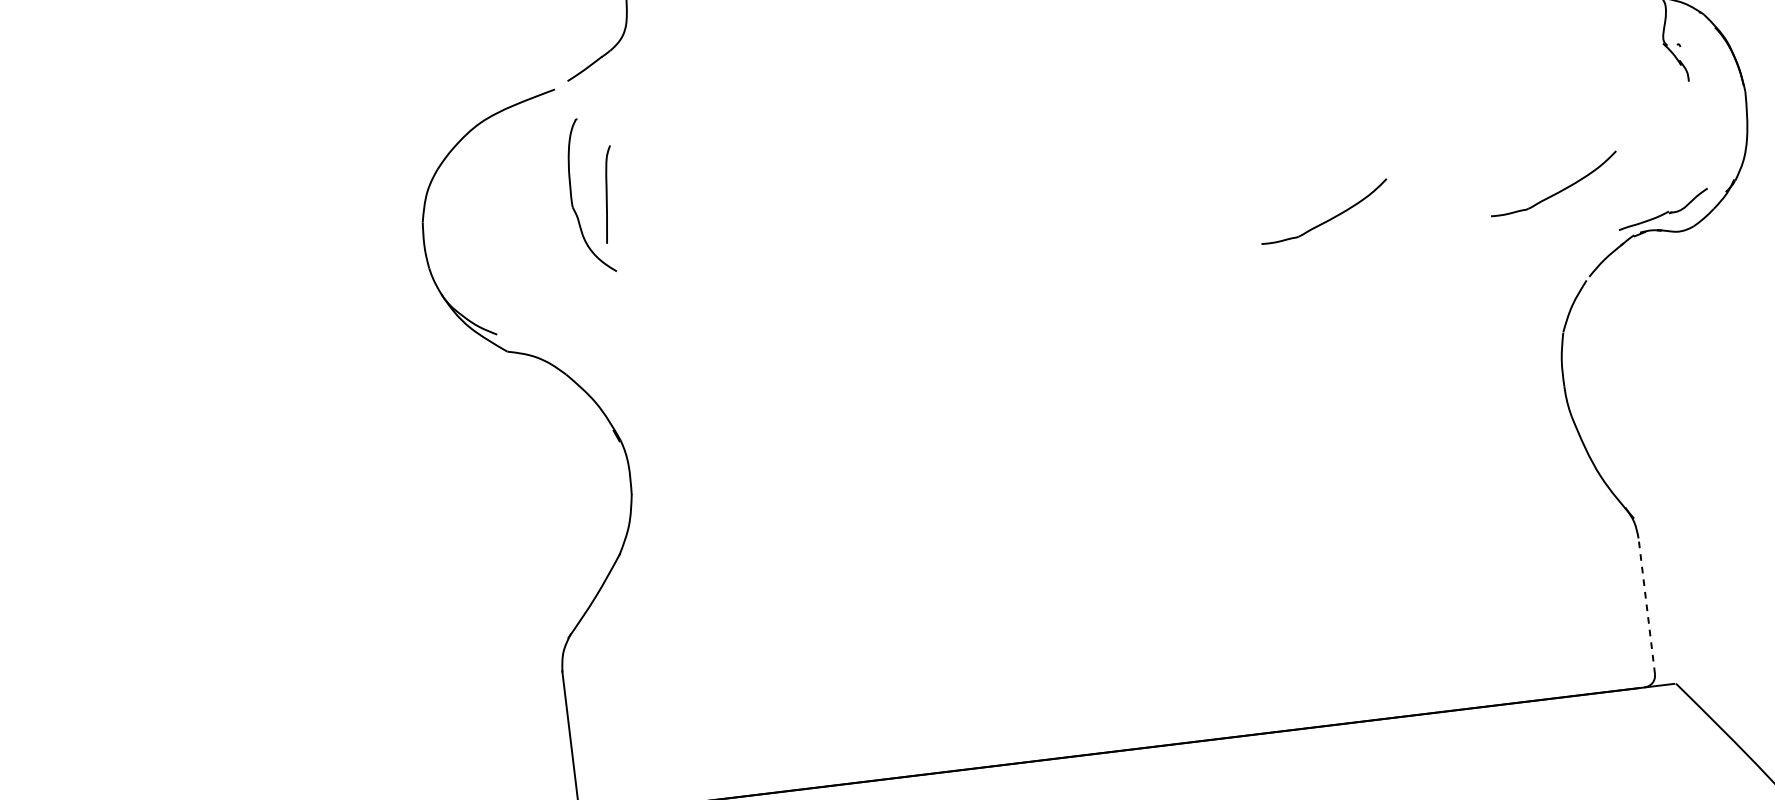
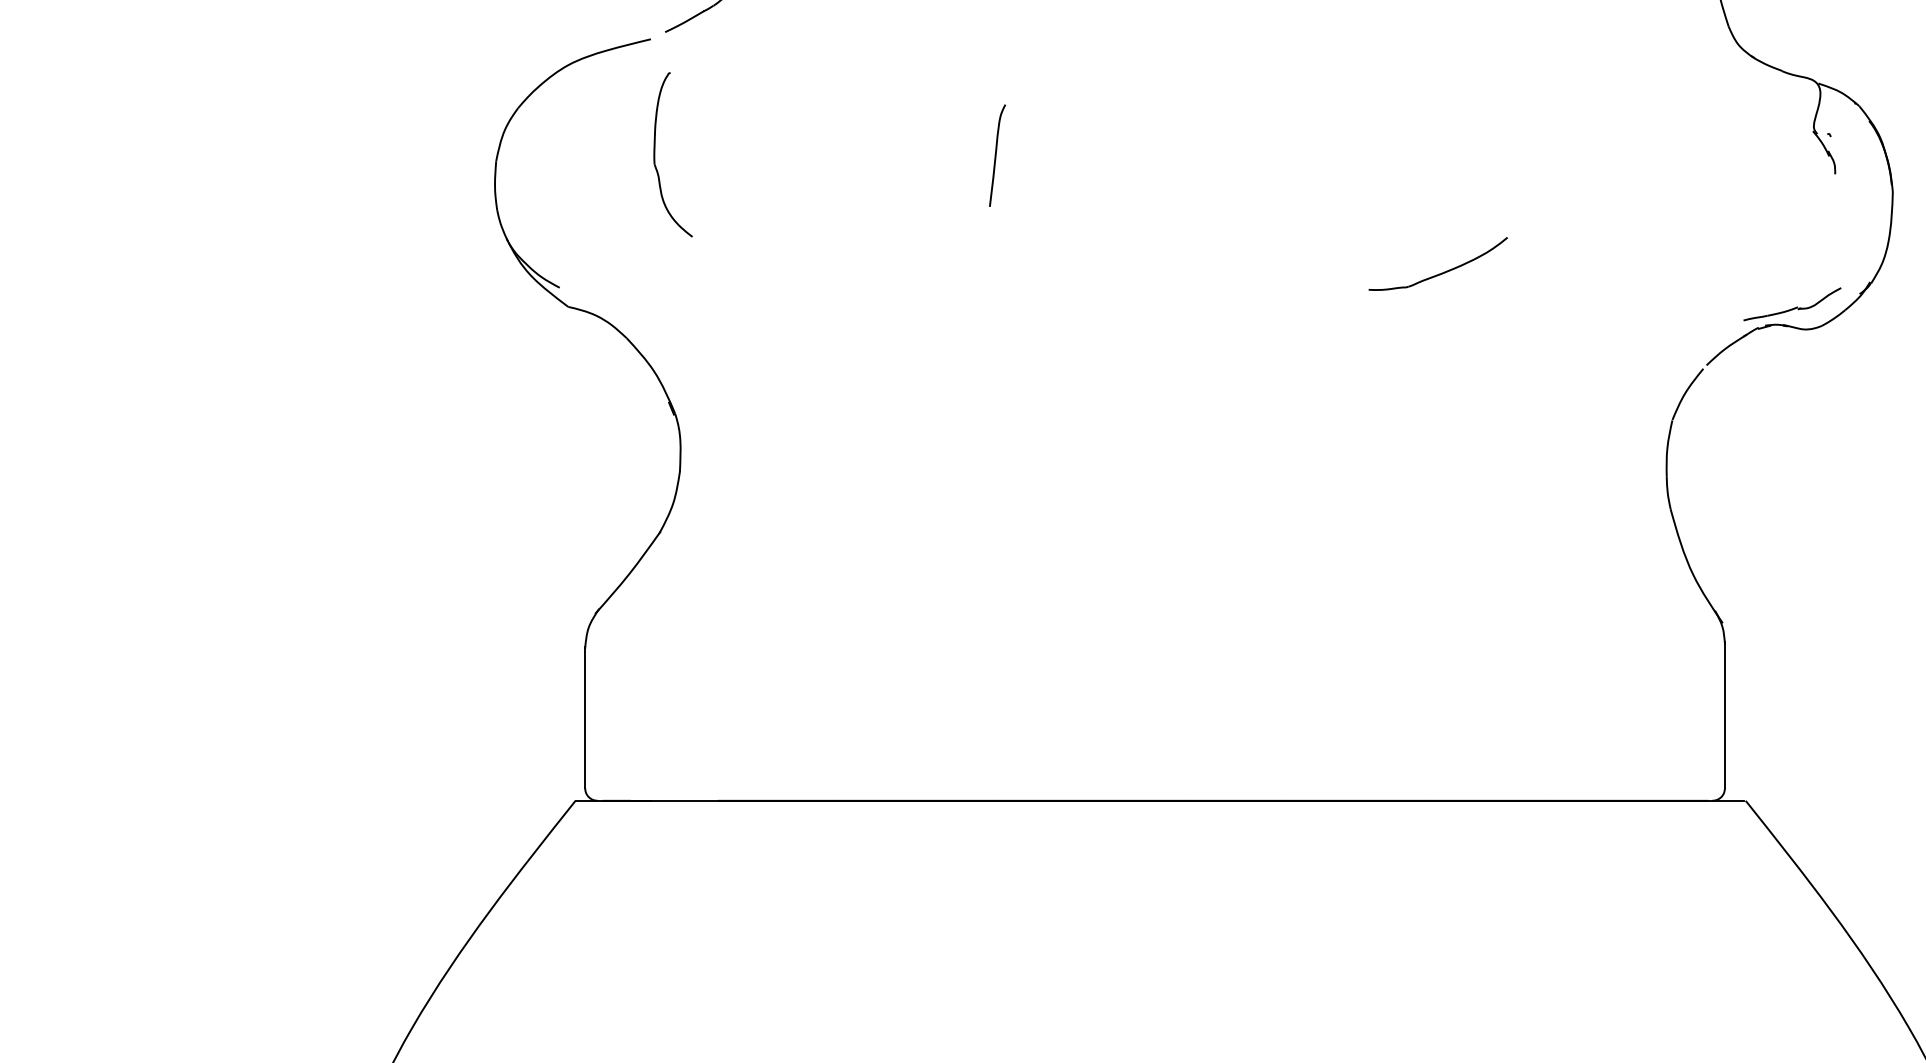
part: (1557, 191) -> (1684, 272), removed
curve: (607, 194) -> (996, 155), moved
line: (1646, 605) -> (1724, 715), dashed -> solid

